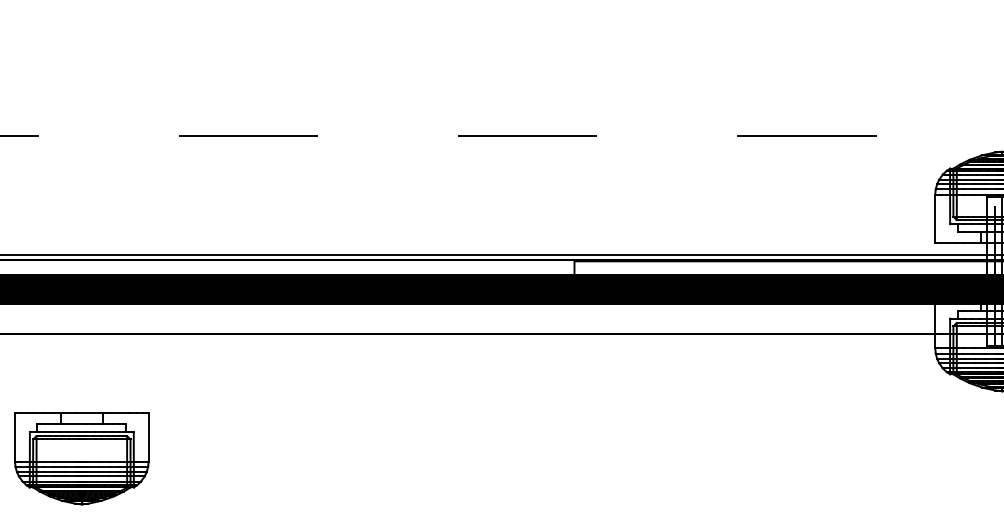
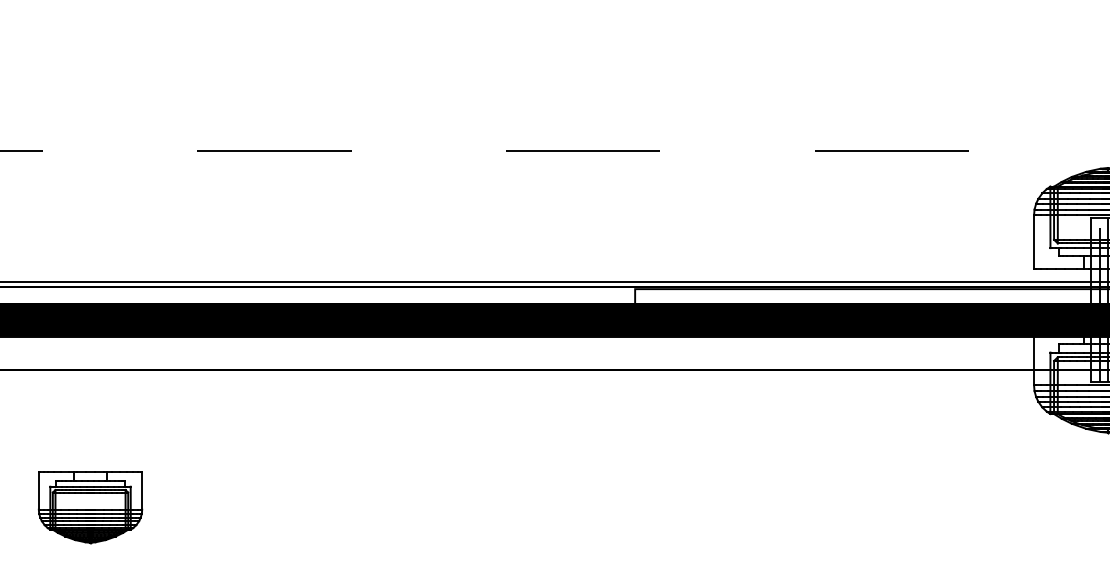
part: (81, 458) -> (90, 507), size x0.7

